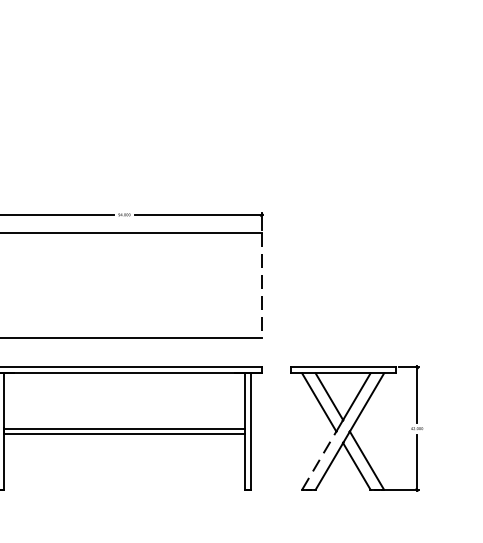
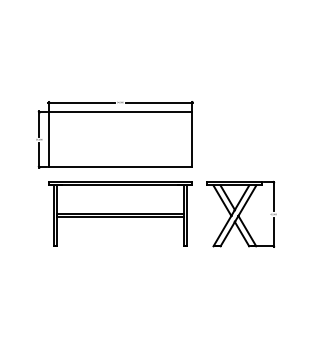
line: (262, 287) -> (192, 140), dashed -> solid
line: (319, 461) -> (222, 231), dashed -> solid

